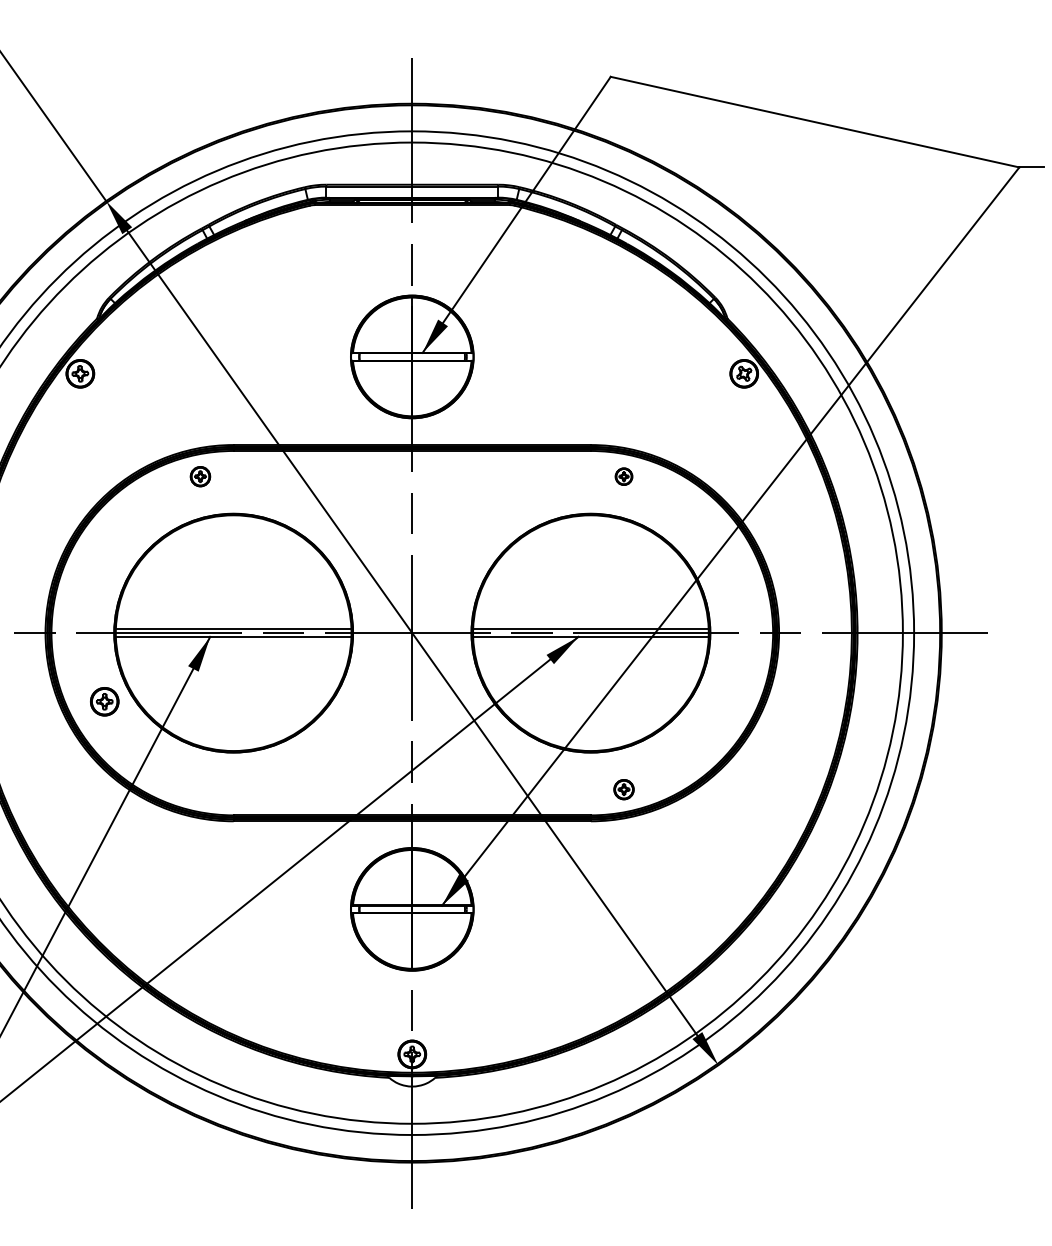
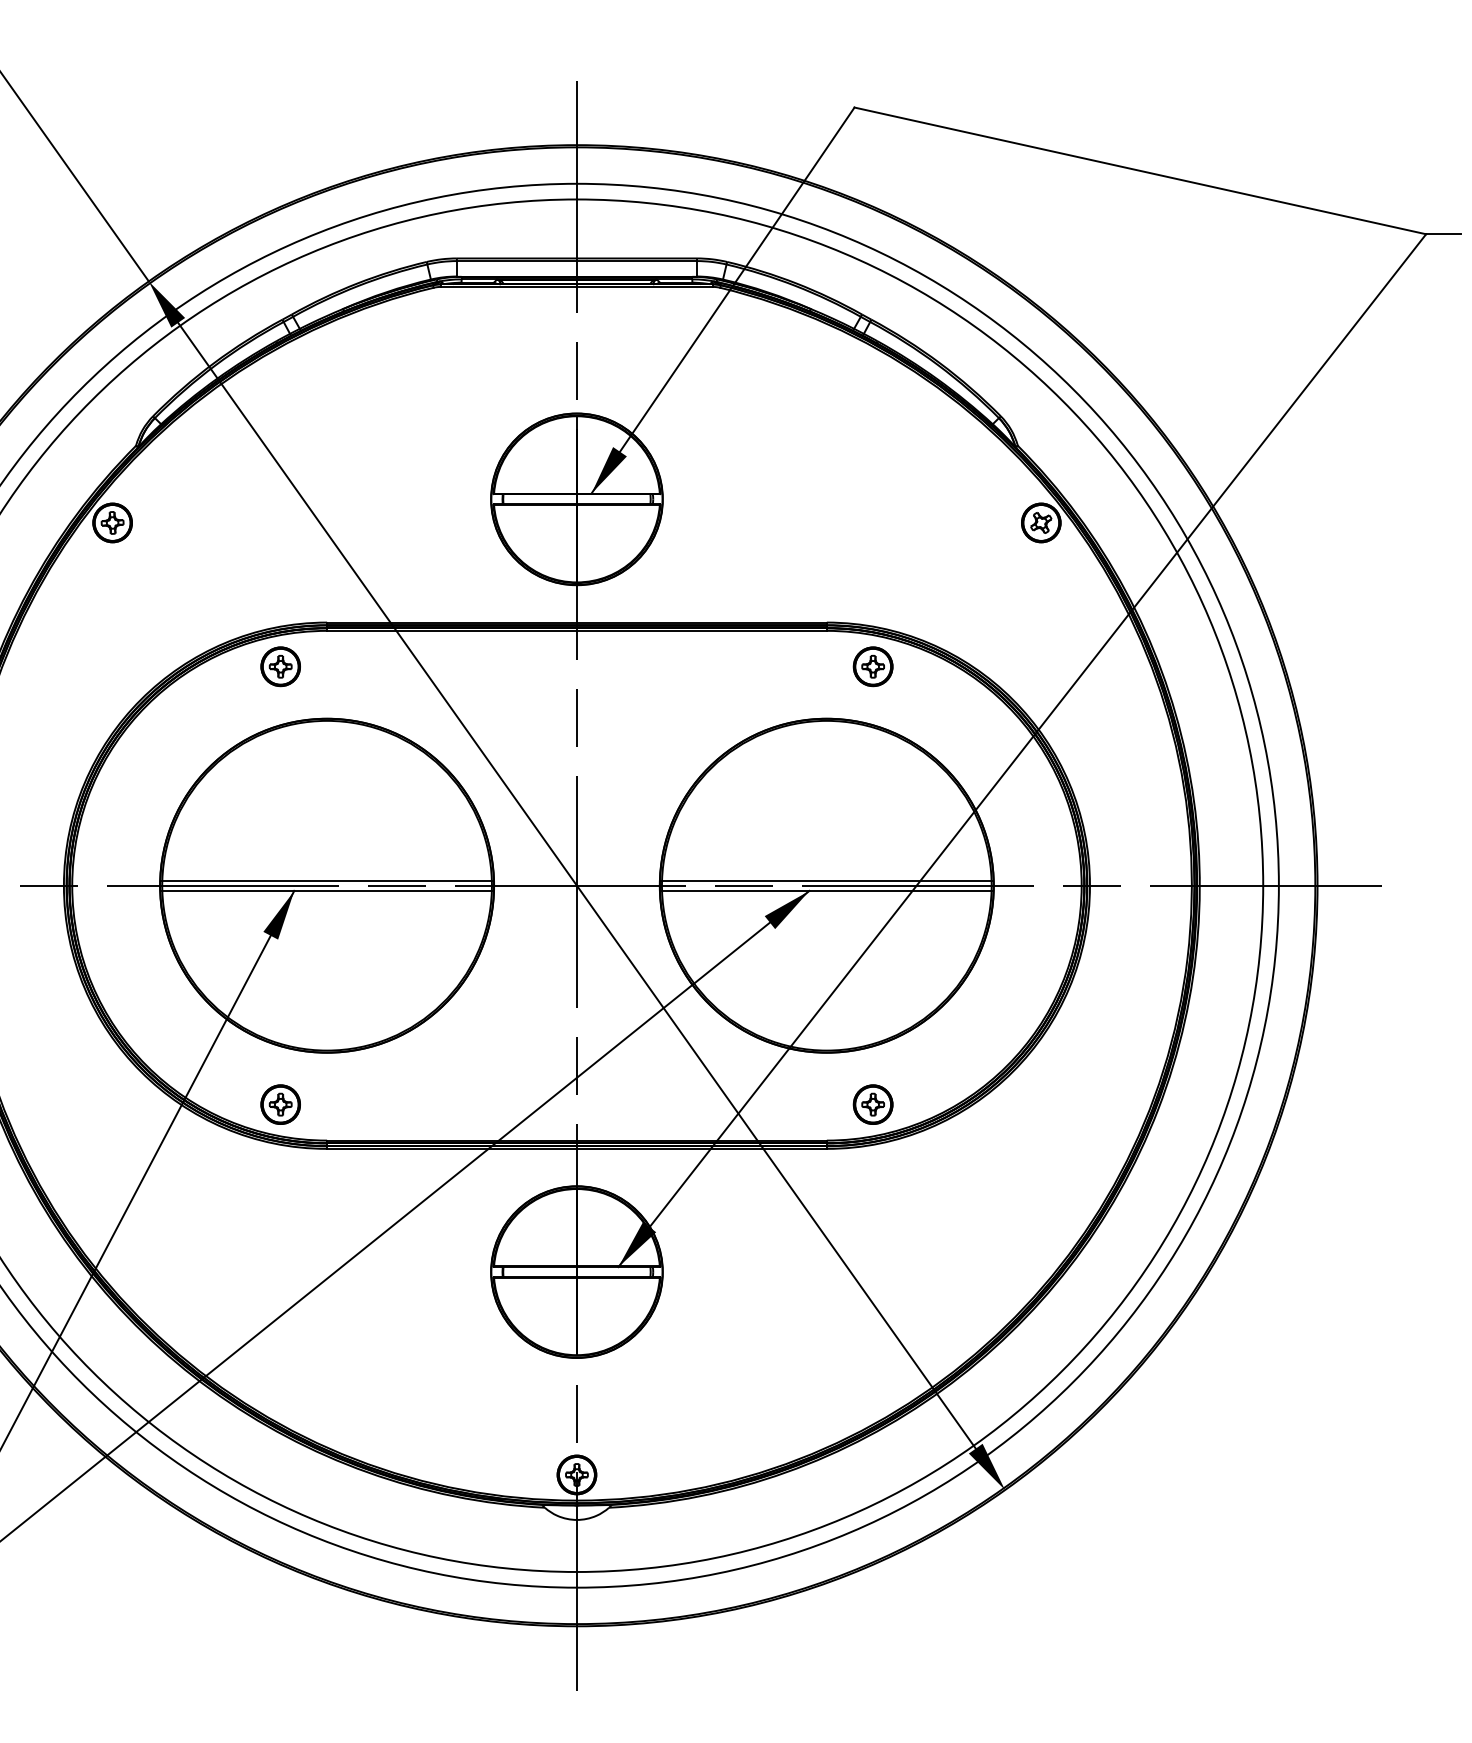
part: (200, 476) -> (280, 666), size x1.43
part: (623, 476) -> (872, 666), size x1.67
part: (104, 701) -> (280, 1104), moved
part: (623, 789) -> (872, 1104), size x1.43

